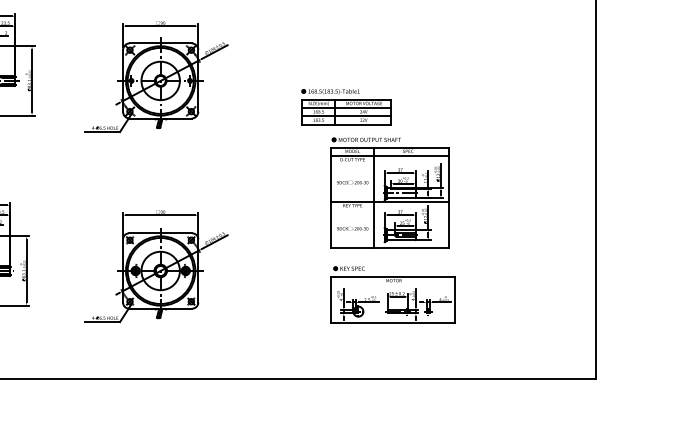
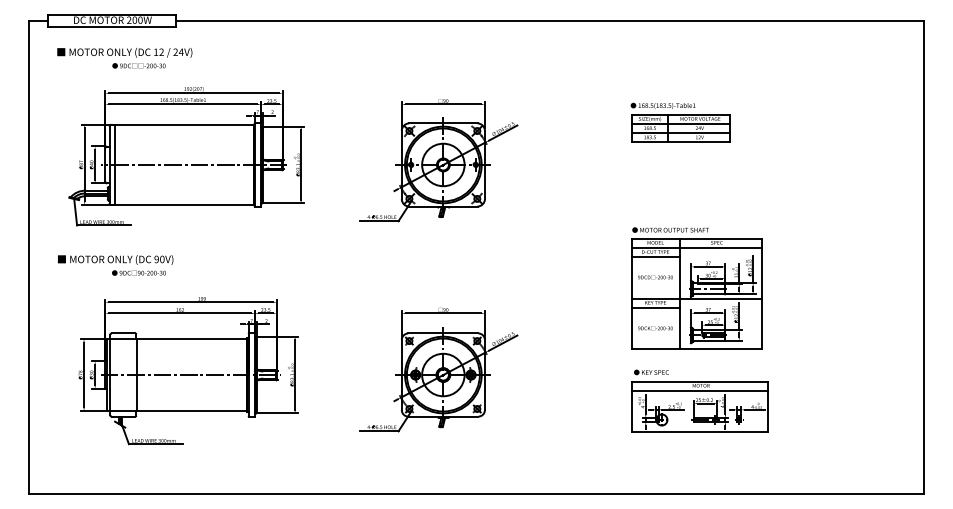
part: (346, 106) -> (680, 122), moved
line: (352, 164) -> (655, 257), added
line: (352, 209) -> (655, 307), added
line: (392, 284) -> (699, 390), added

